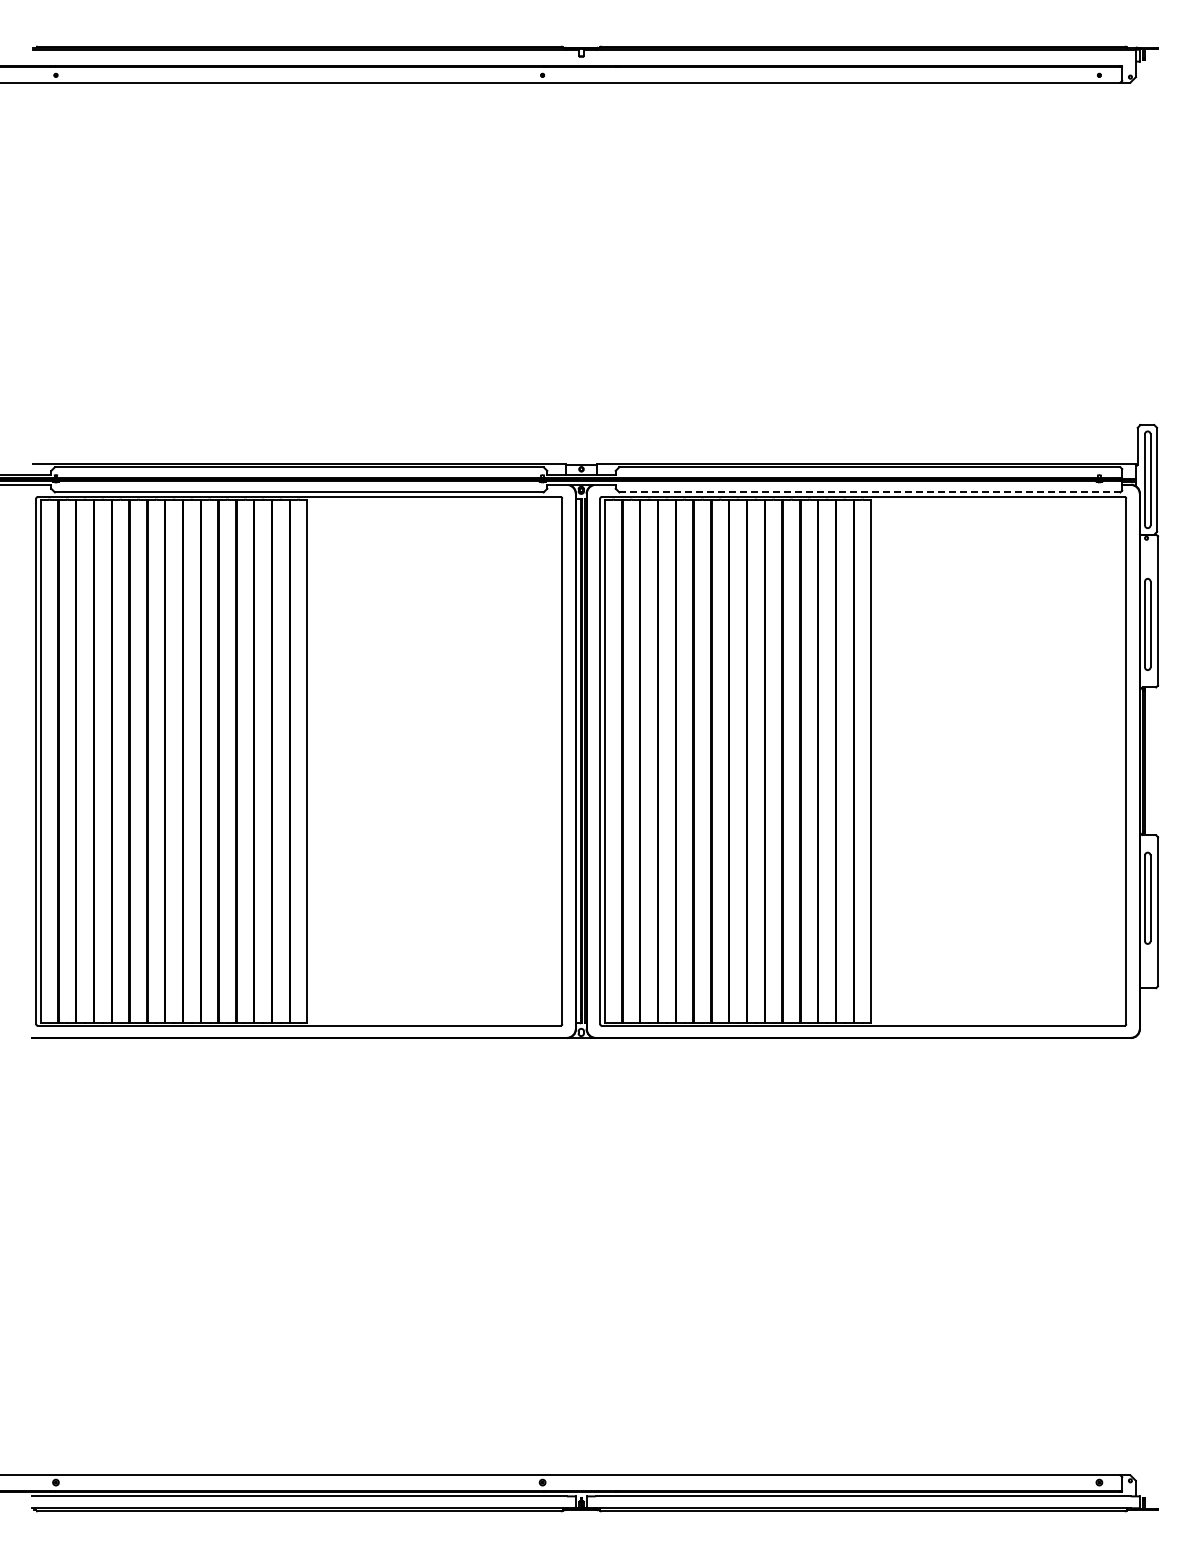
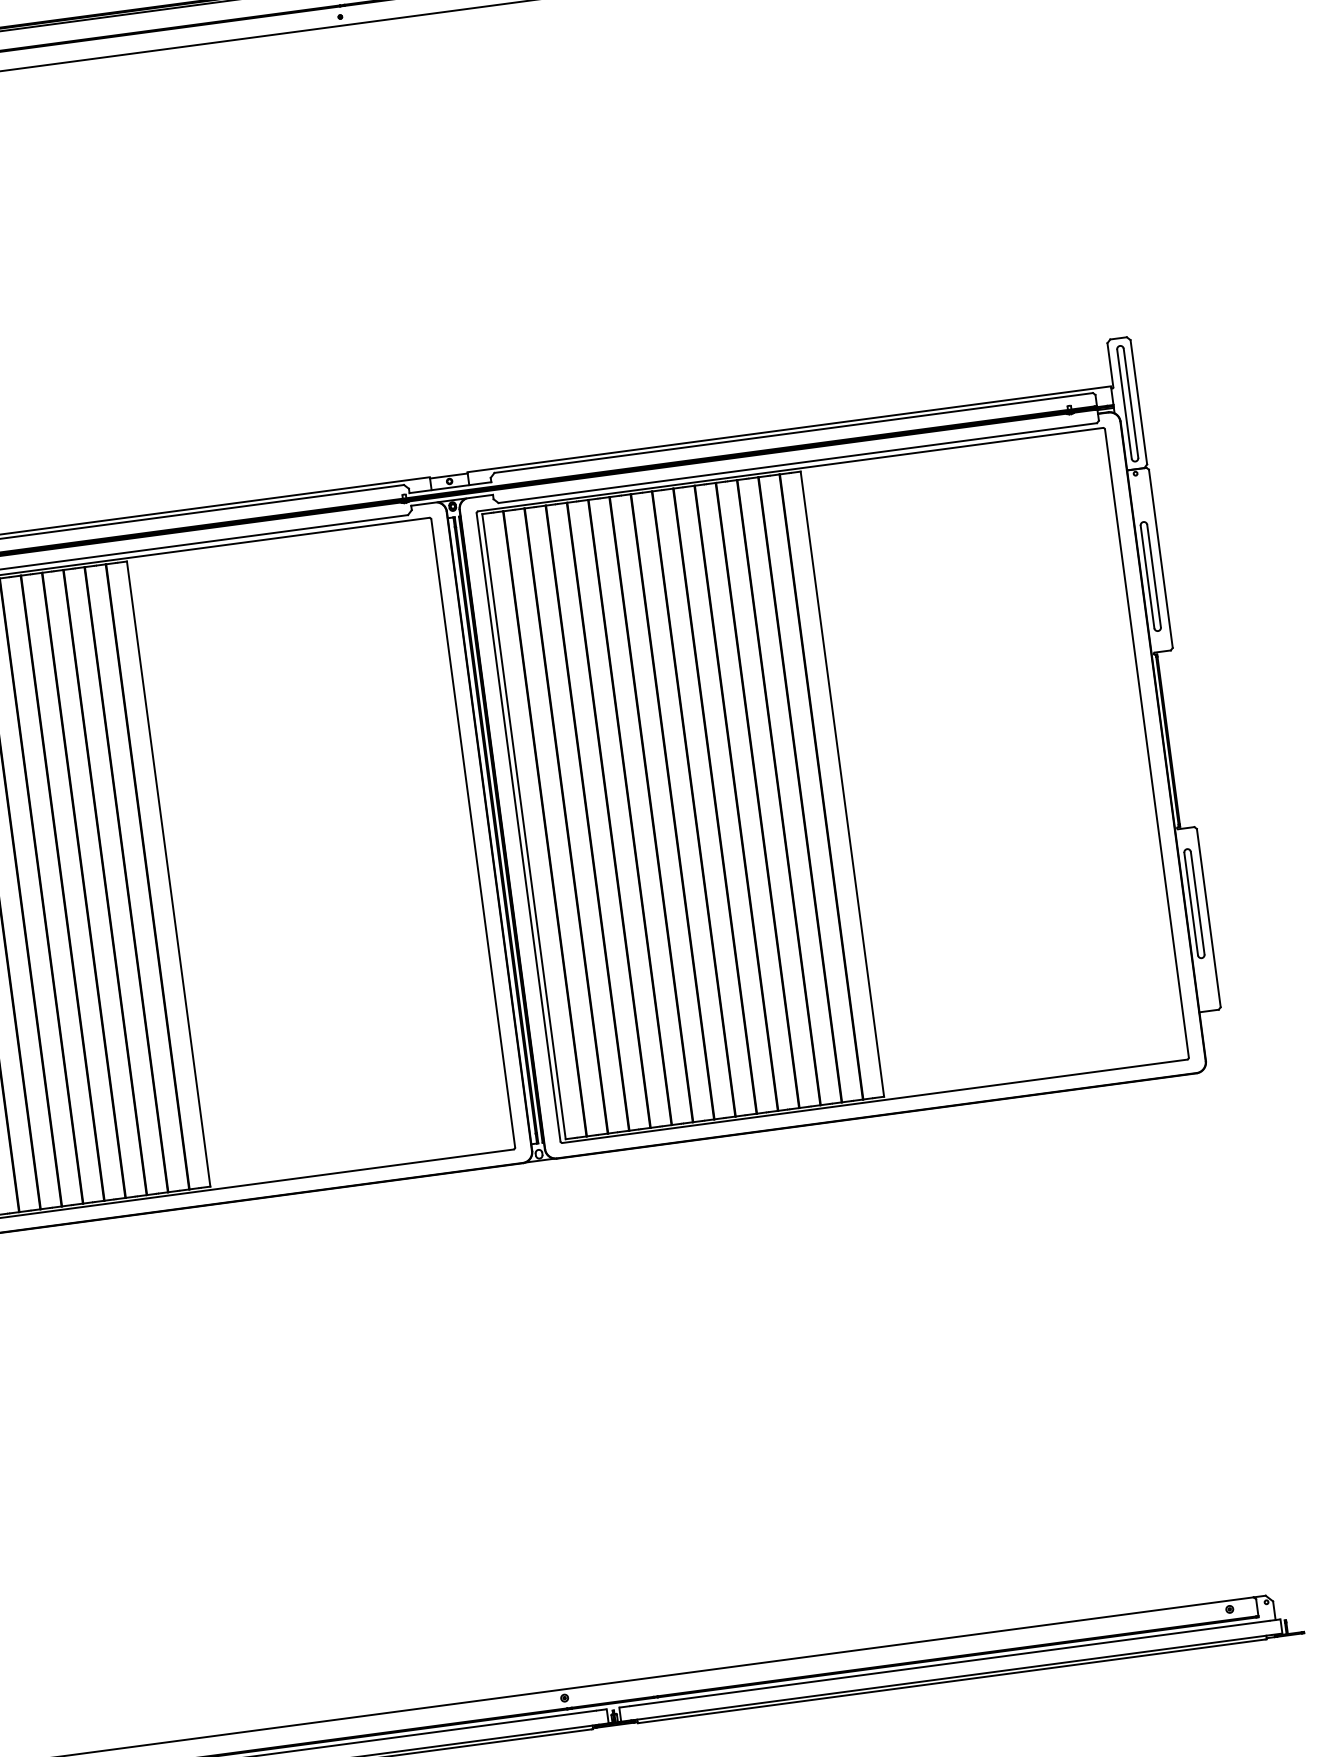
line: (869, 492) -> (797, 463), dashed -> solid

